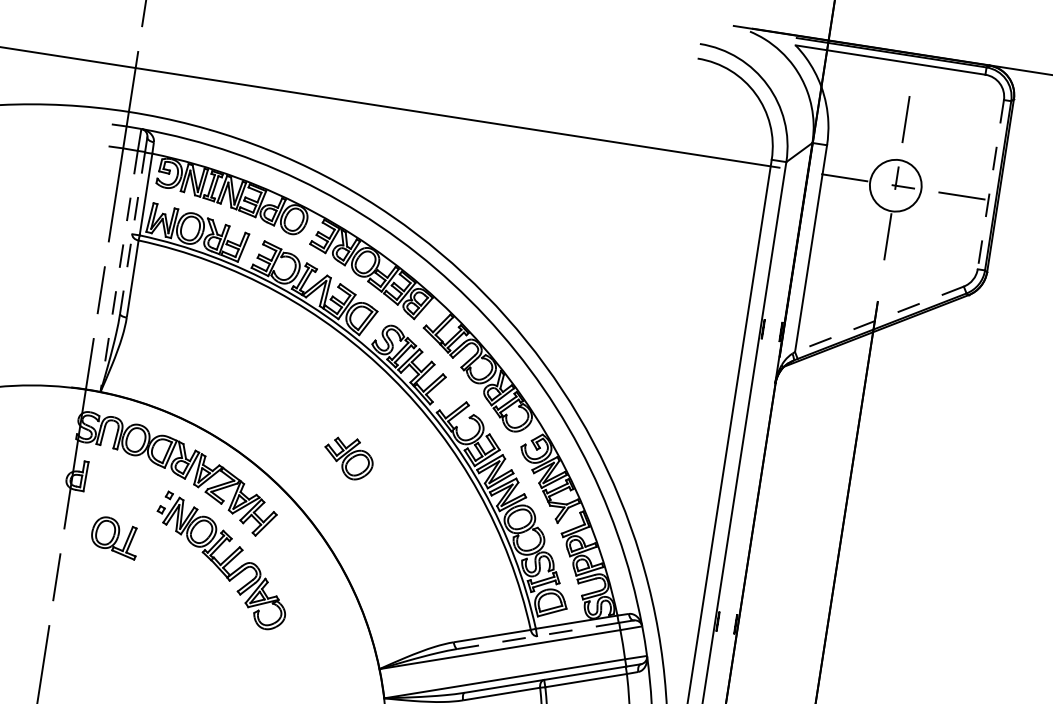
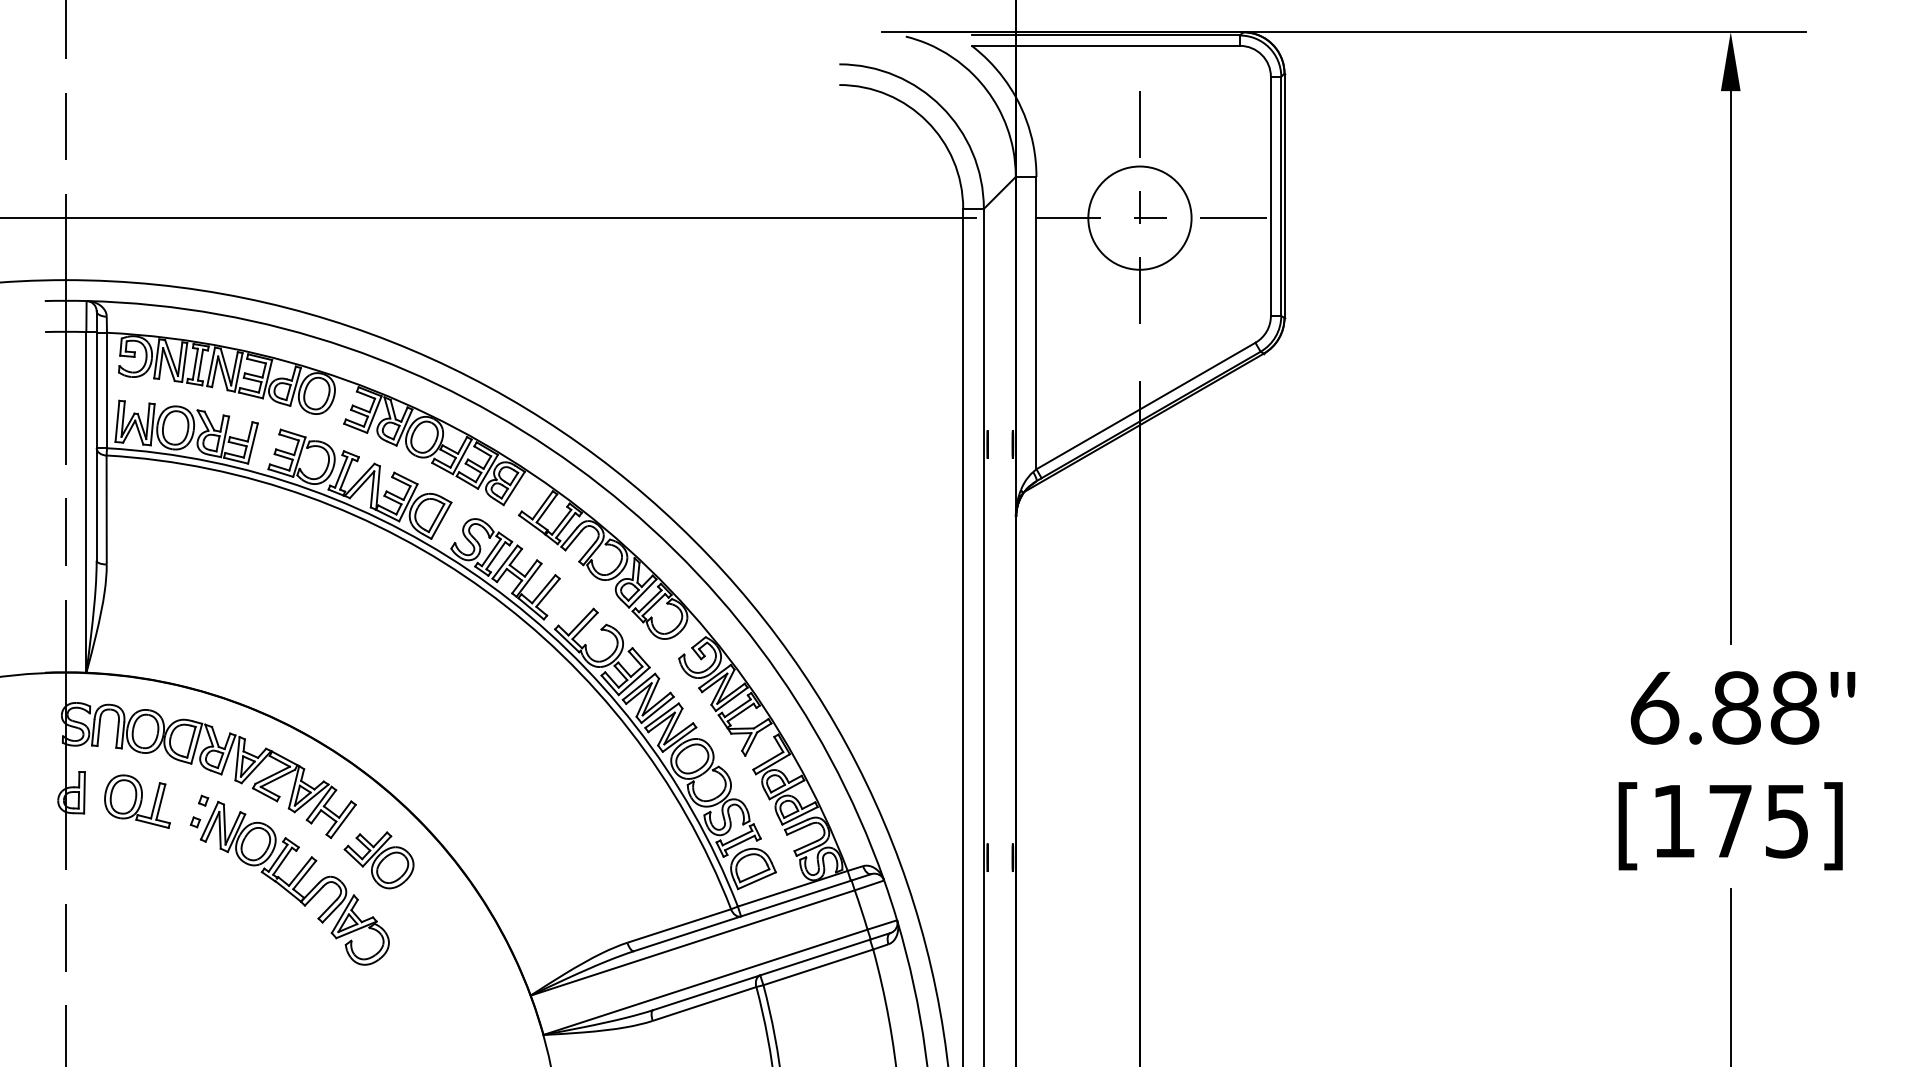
line: (990, 184) -> (1270, 196), dashed -> solid
circle: (895, 185) -> (1139, 217), size x1.43
line: (132, 232) -> (96, 445), dashed -> solid
line: (119, 271) -> (86, 502), dashed -> solid
line: (879, 319) -> (1145, 406), dashed -> solid
part: (348, 458) -> (378, 860), moved
part: (115, 537) -> (137, 801), moved
line: (538, 636) -> (742, 916), dashed -> solid

